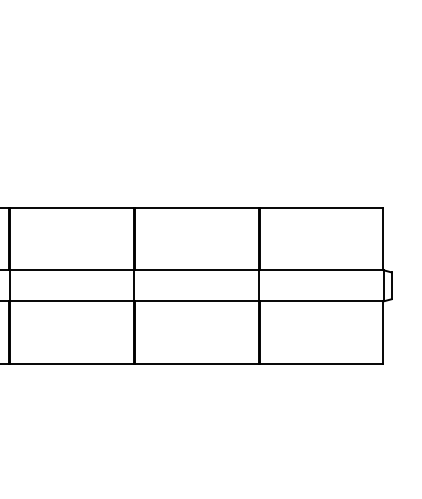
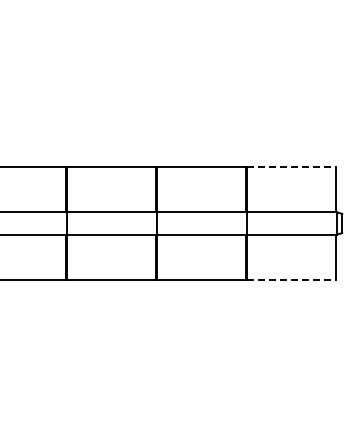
line: (322, 208) -> (292, 167), solid -> dashed
line: (322, 363) -> (292, 279), solid -> dashed

